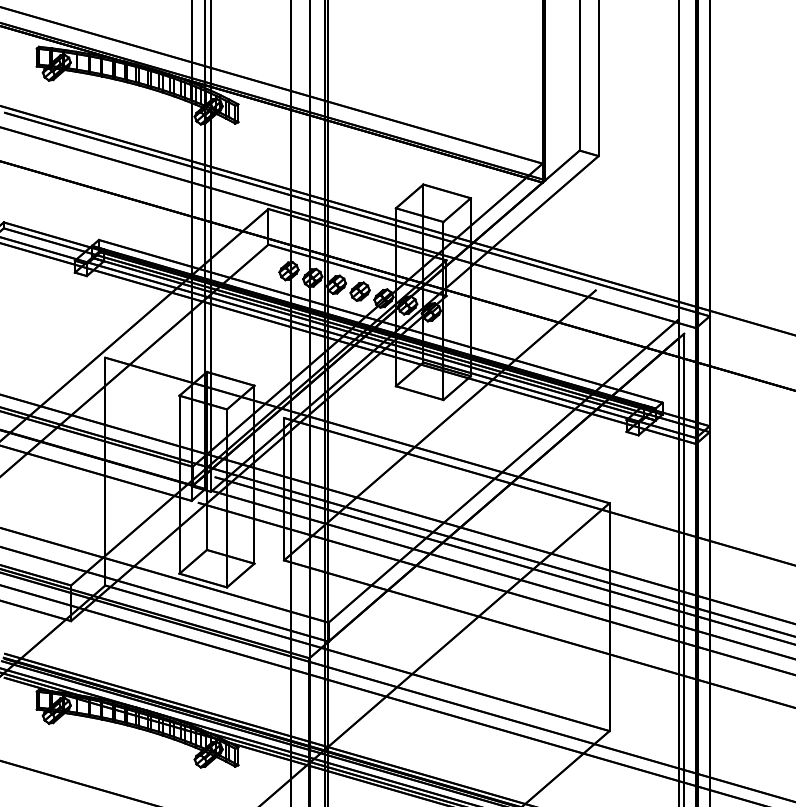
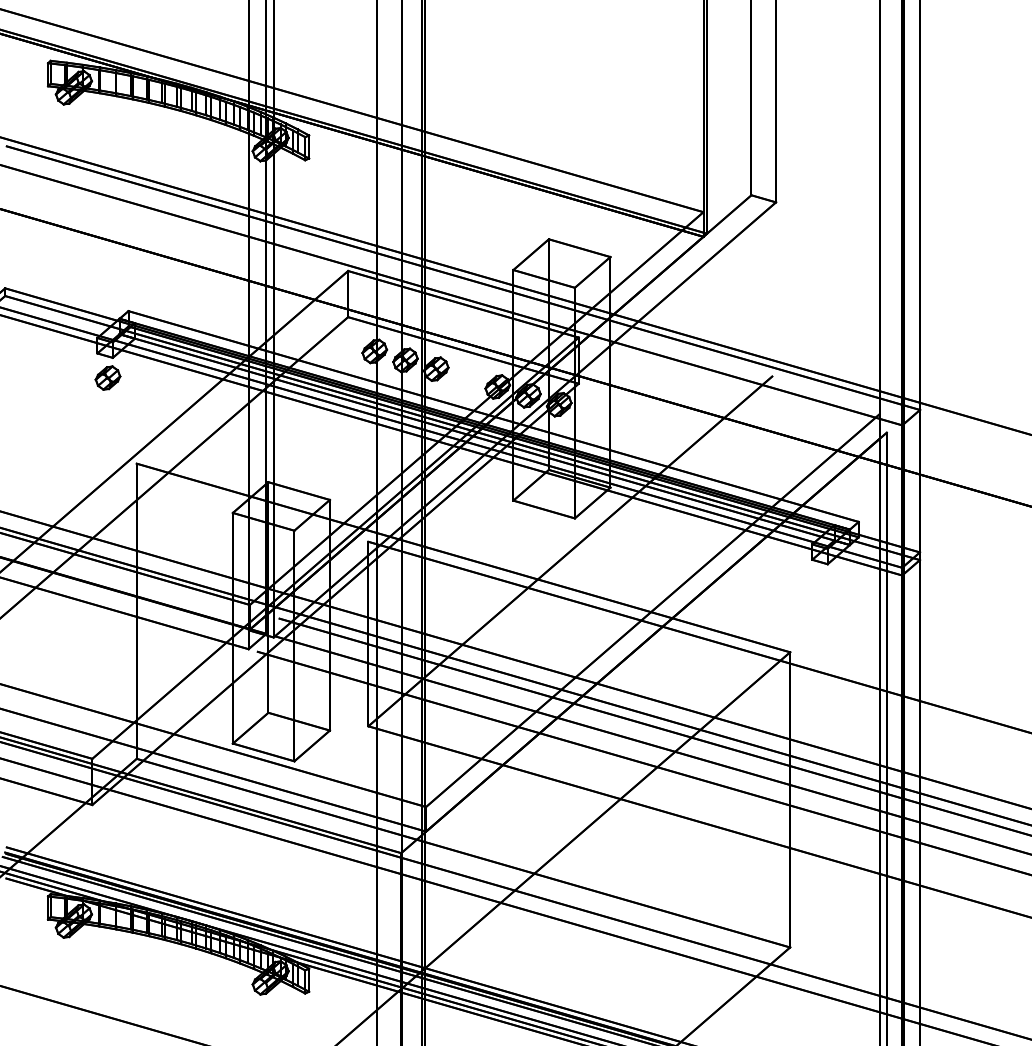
part: (359, 291) -> (107, 377), moved

